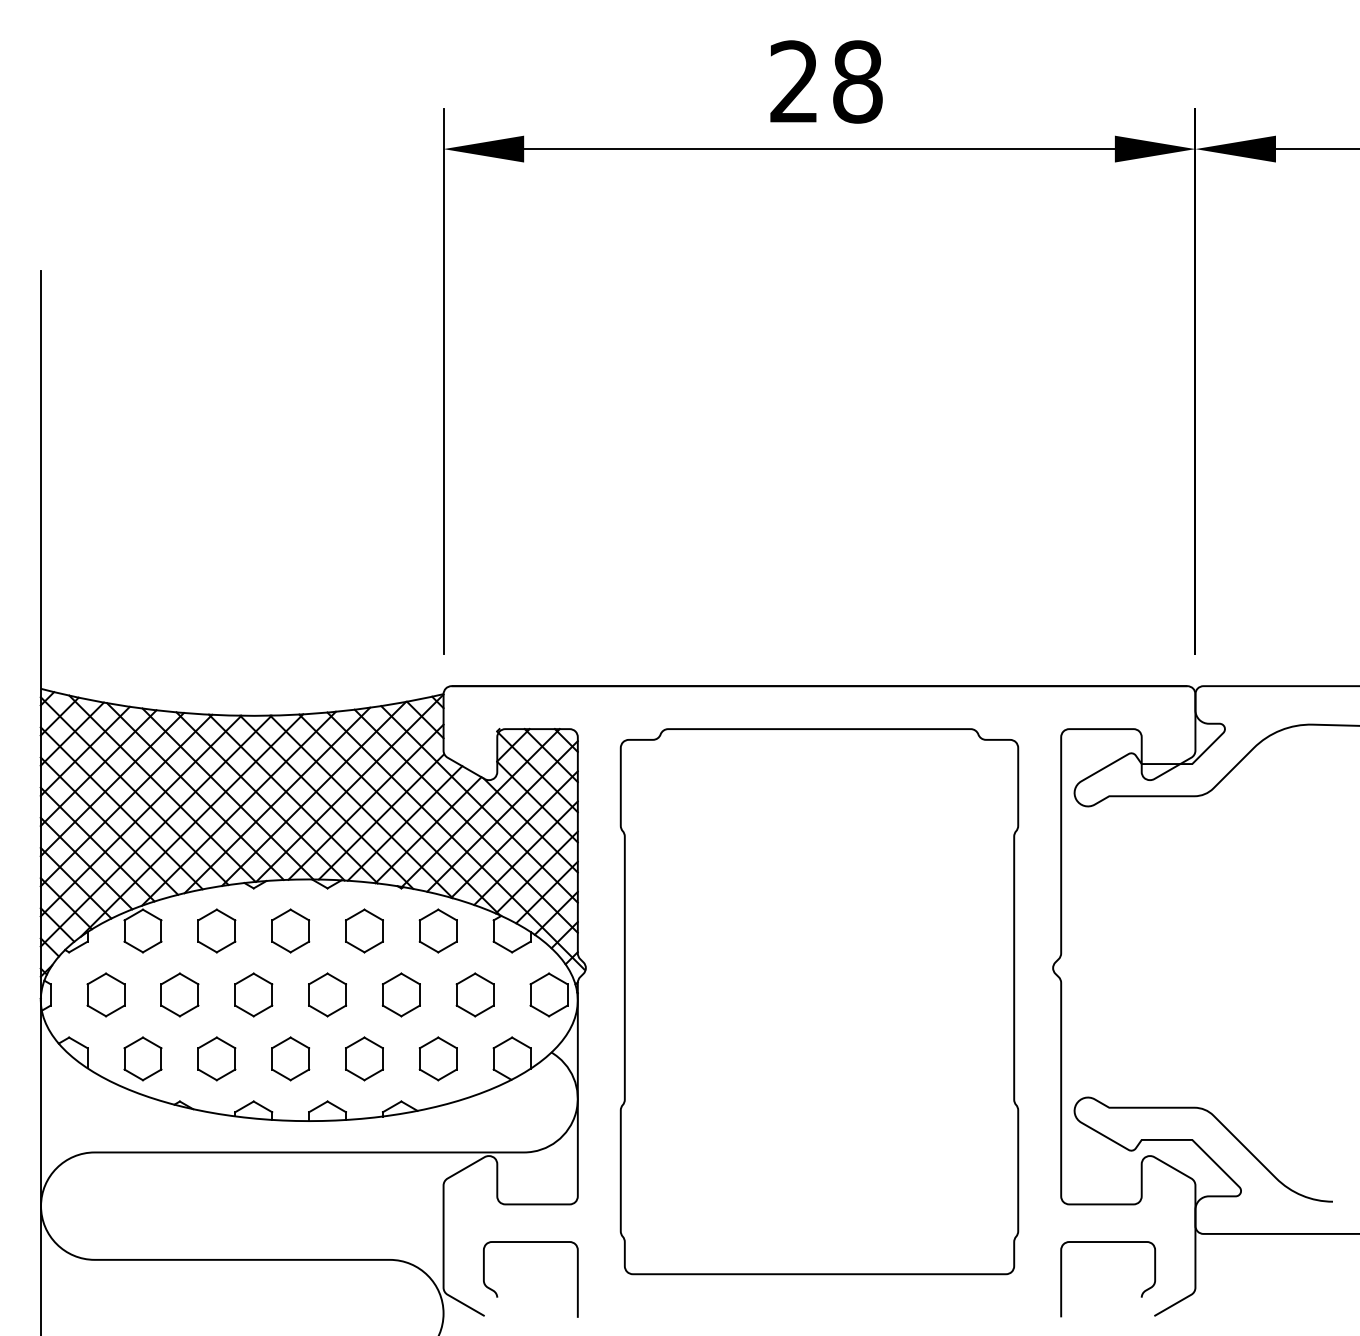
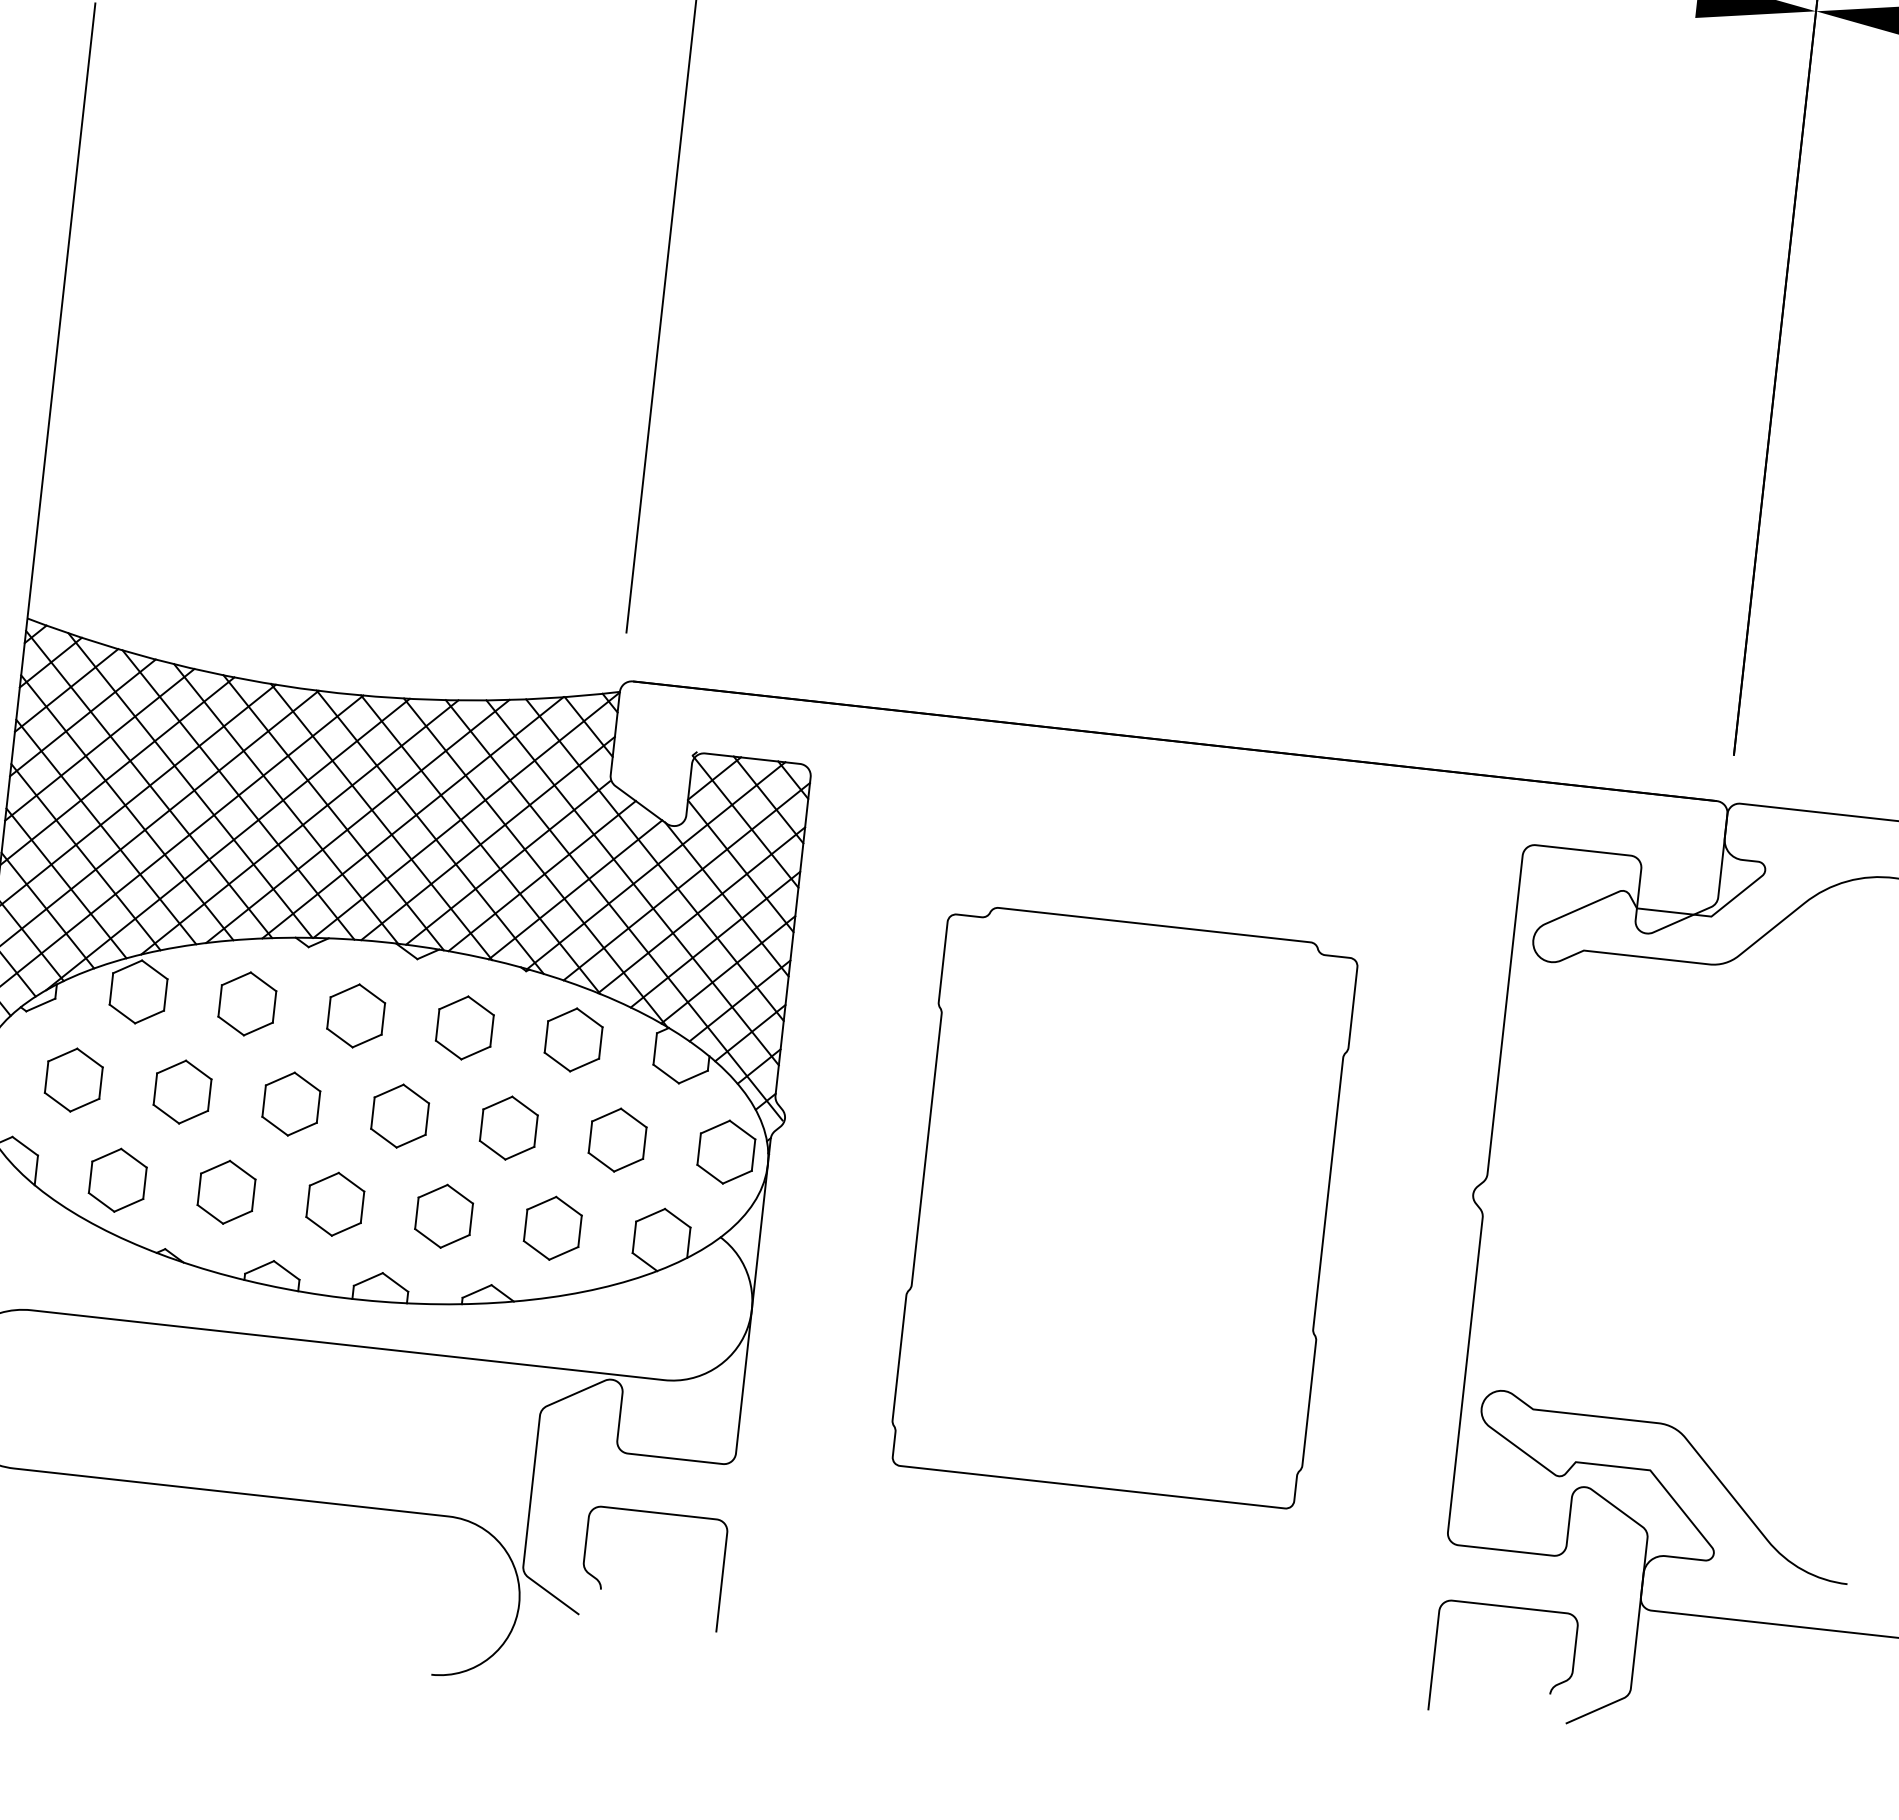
part: (819, 1001) -> (1123, 1205), size x0.7

